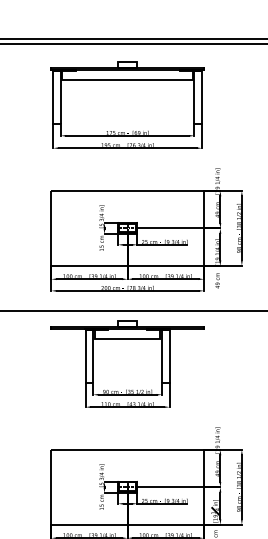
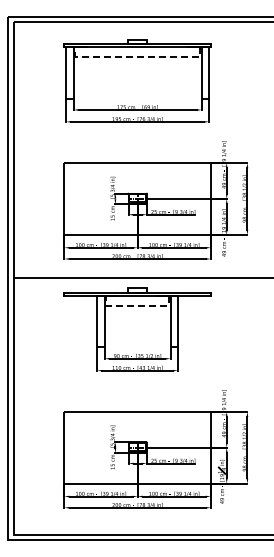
line: (127, 80) -> (137, 56), solid -> dashed
line: (127, 339) -> (137, 305), solid -> dashed

